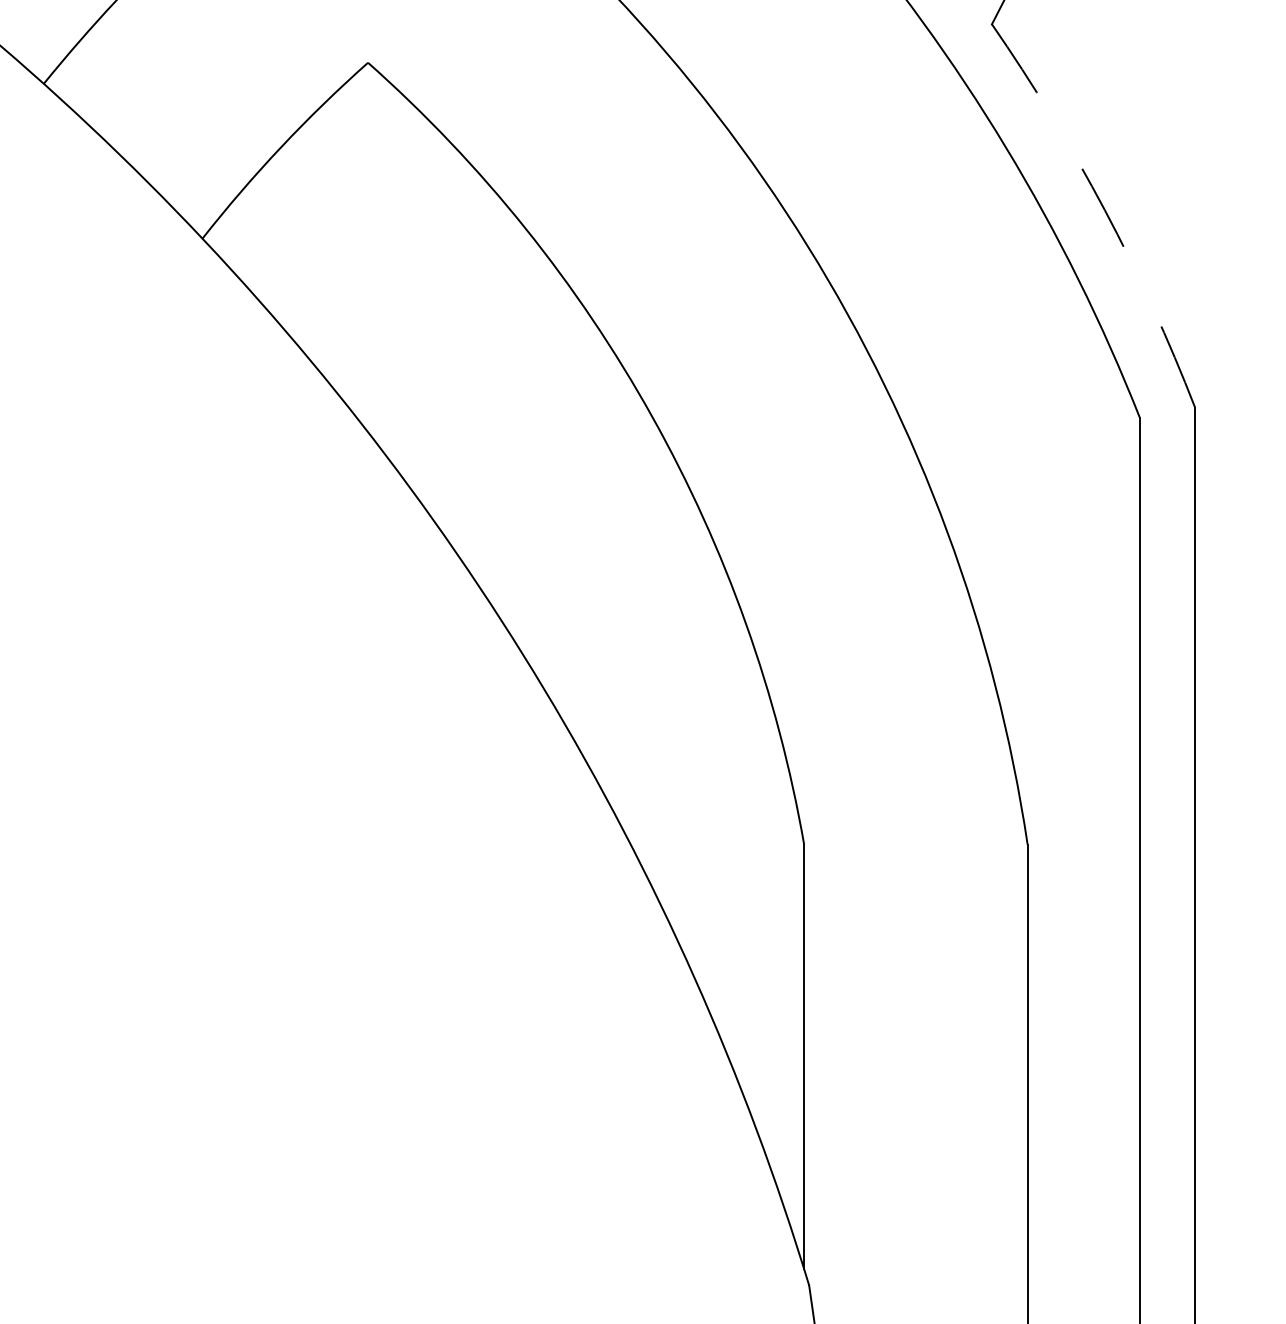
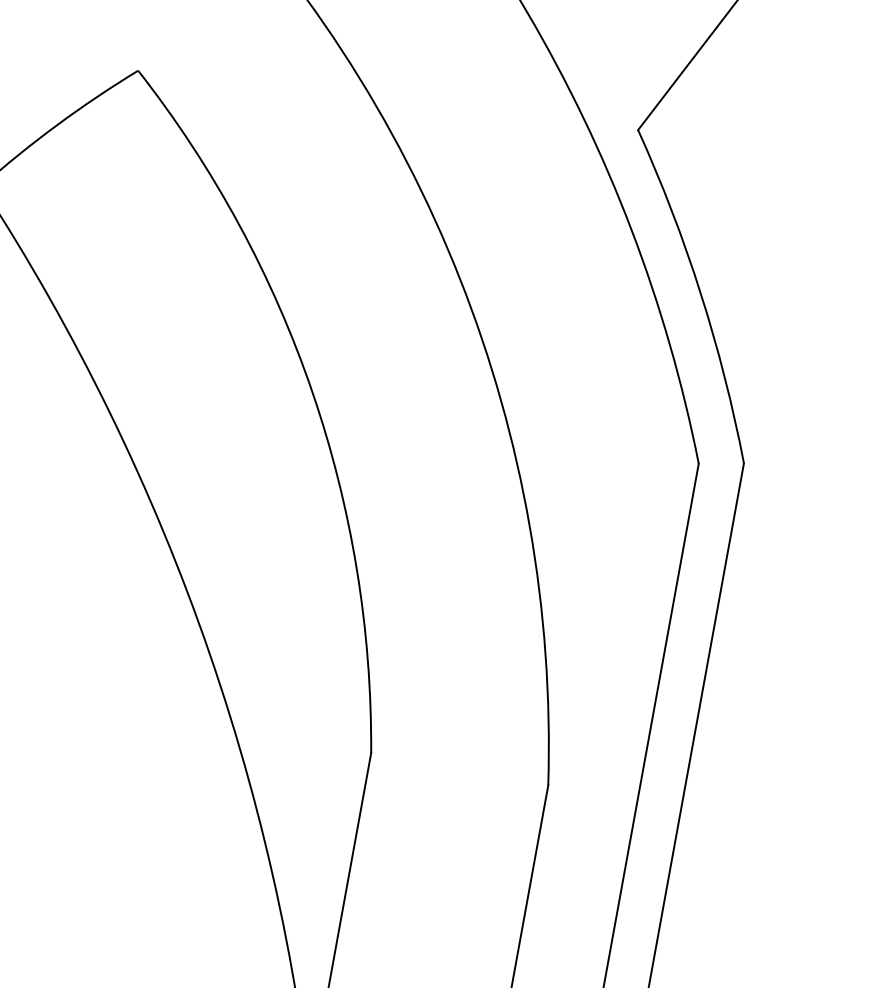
arc: (1104, 210) -> (700, 293), dashed -> solid

